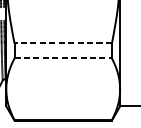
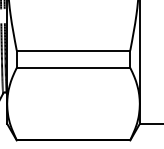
line: (63, 43) -> (73, 50), dashed -> solid
line: (63, 57) -> (73, 67), dashed -> solid

